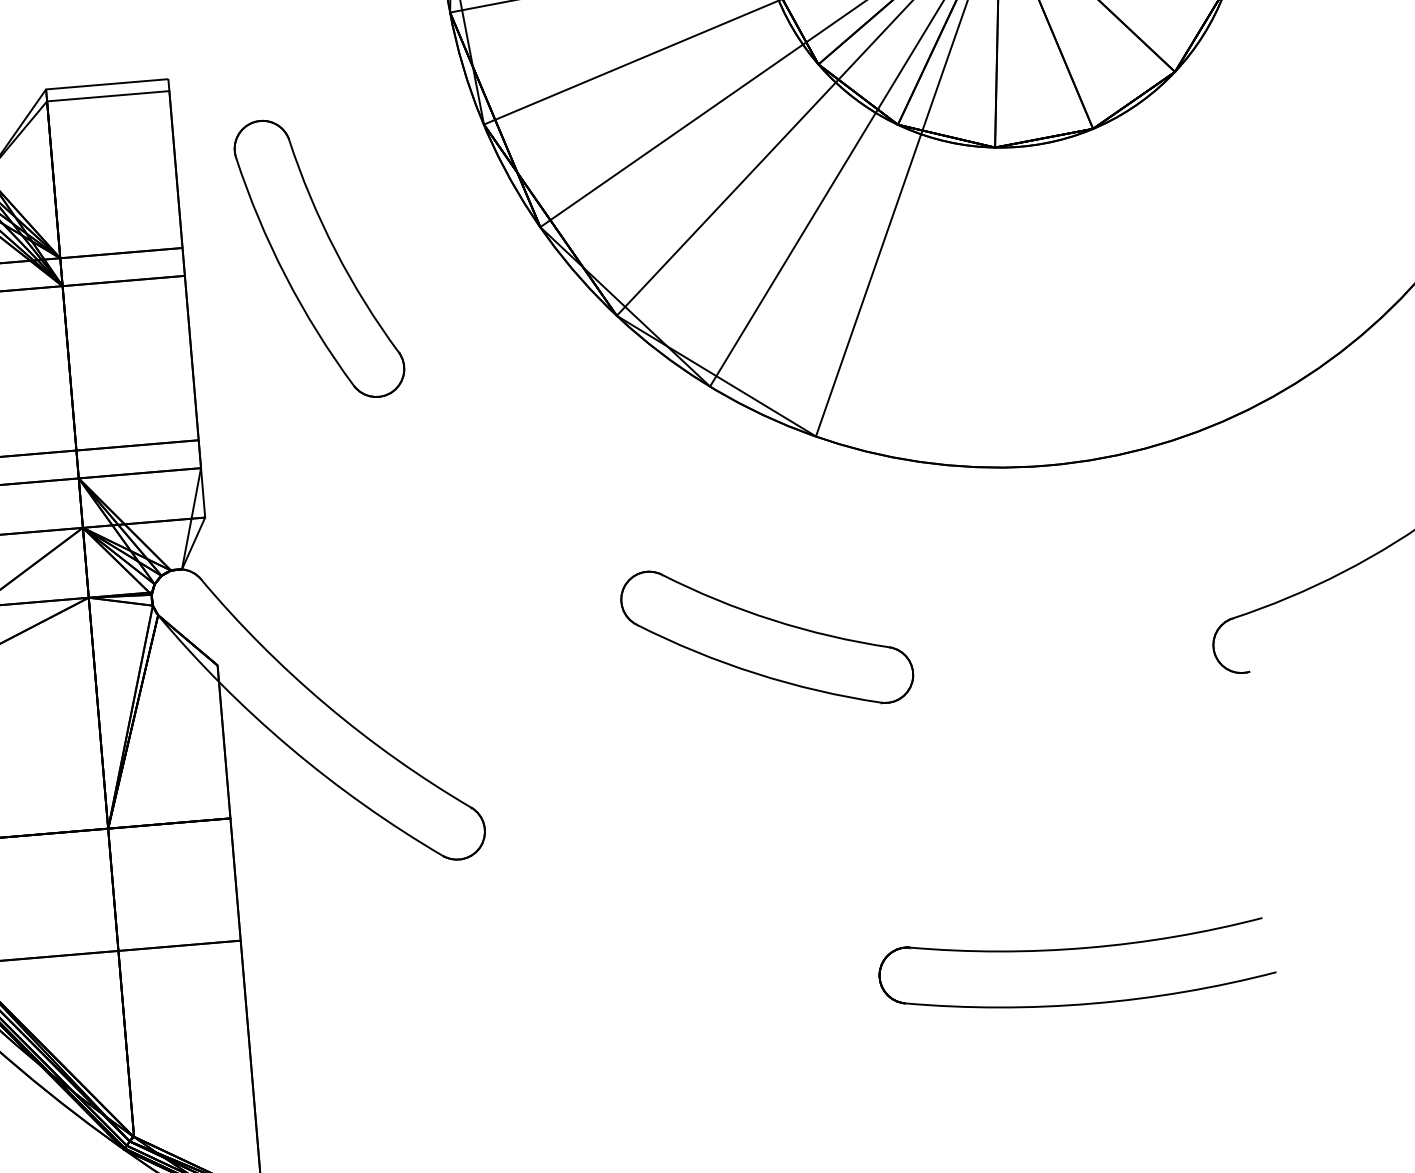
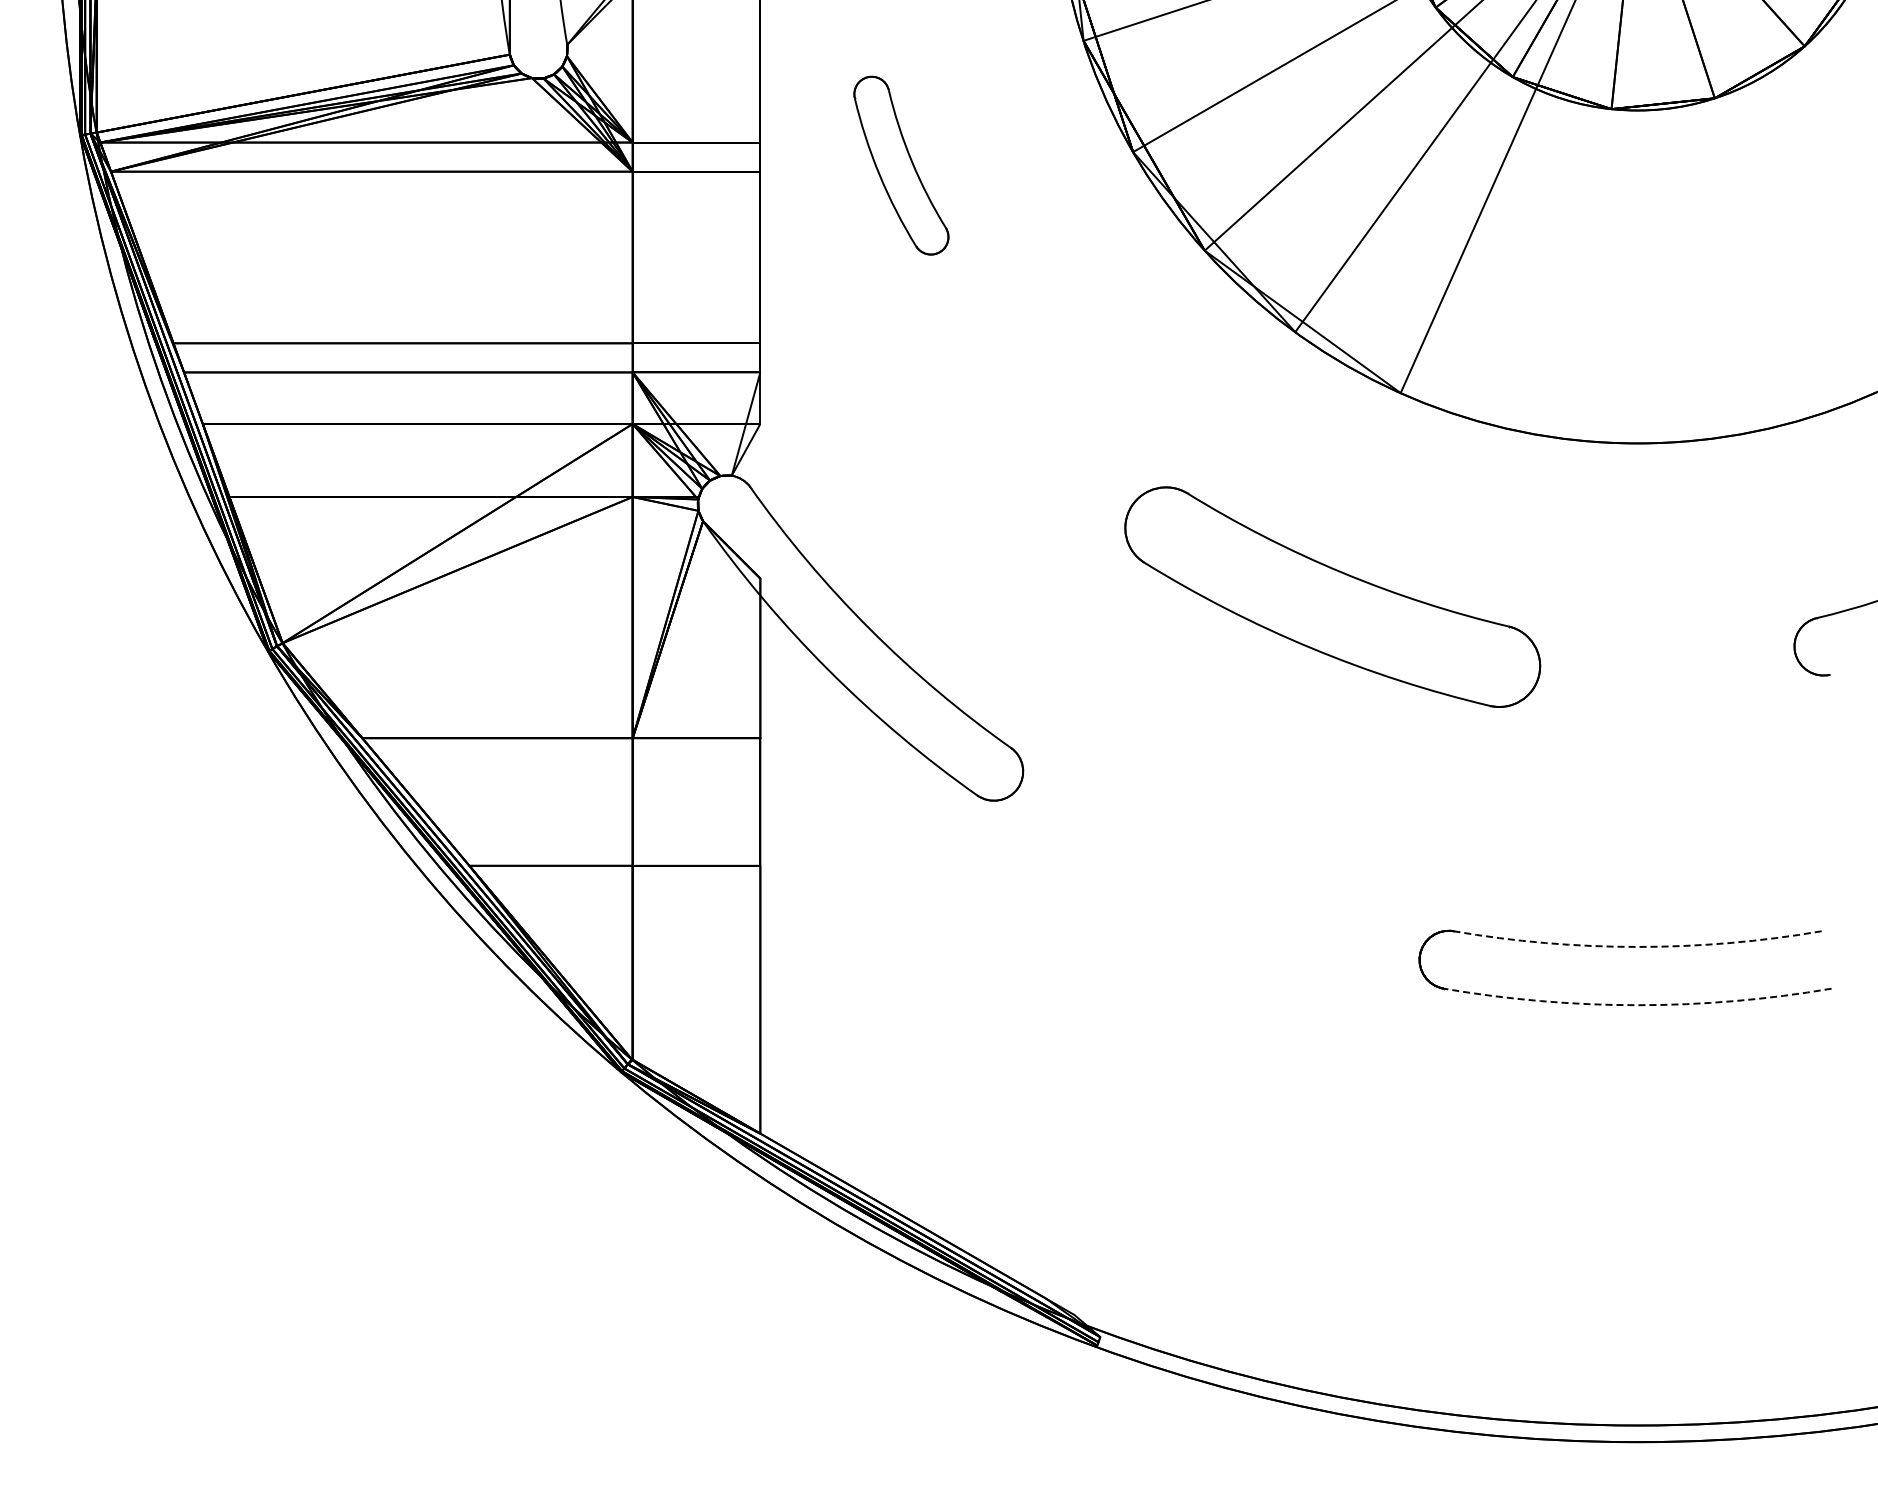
part: (319, 258) -> (901, 165), size x0.6
part: (767, 636) -> (1332, 596), size x1.4
arc: (1087, 947) -> (1637, 946), solid -> dashed
arc: (1092, 1003) -> (1637, 1005), solid -> dashed

